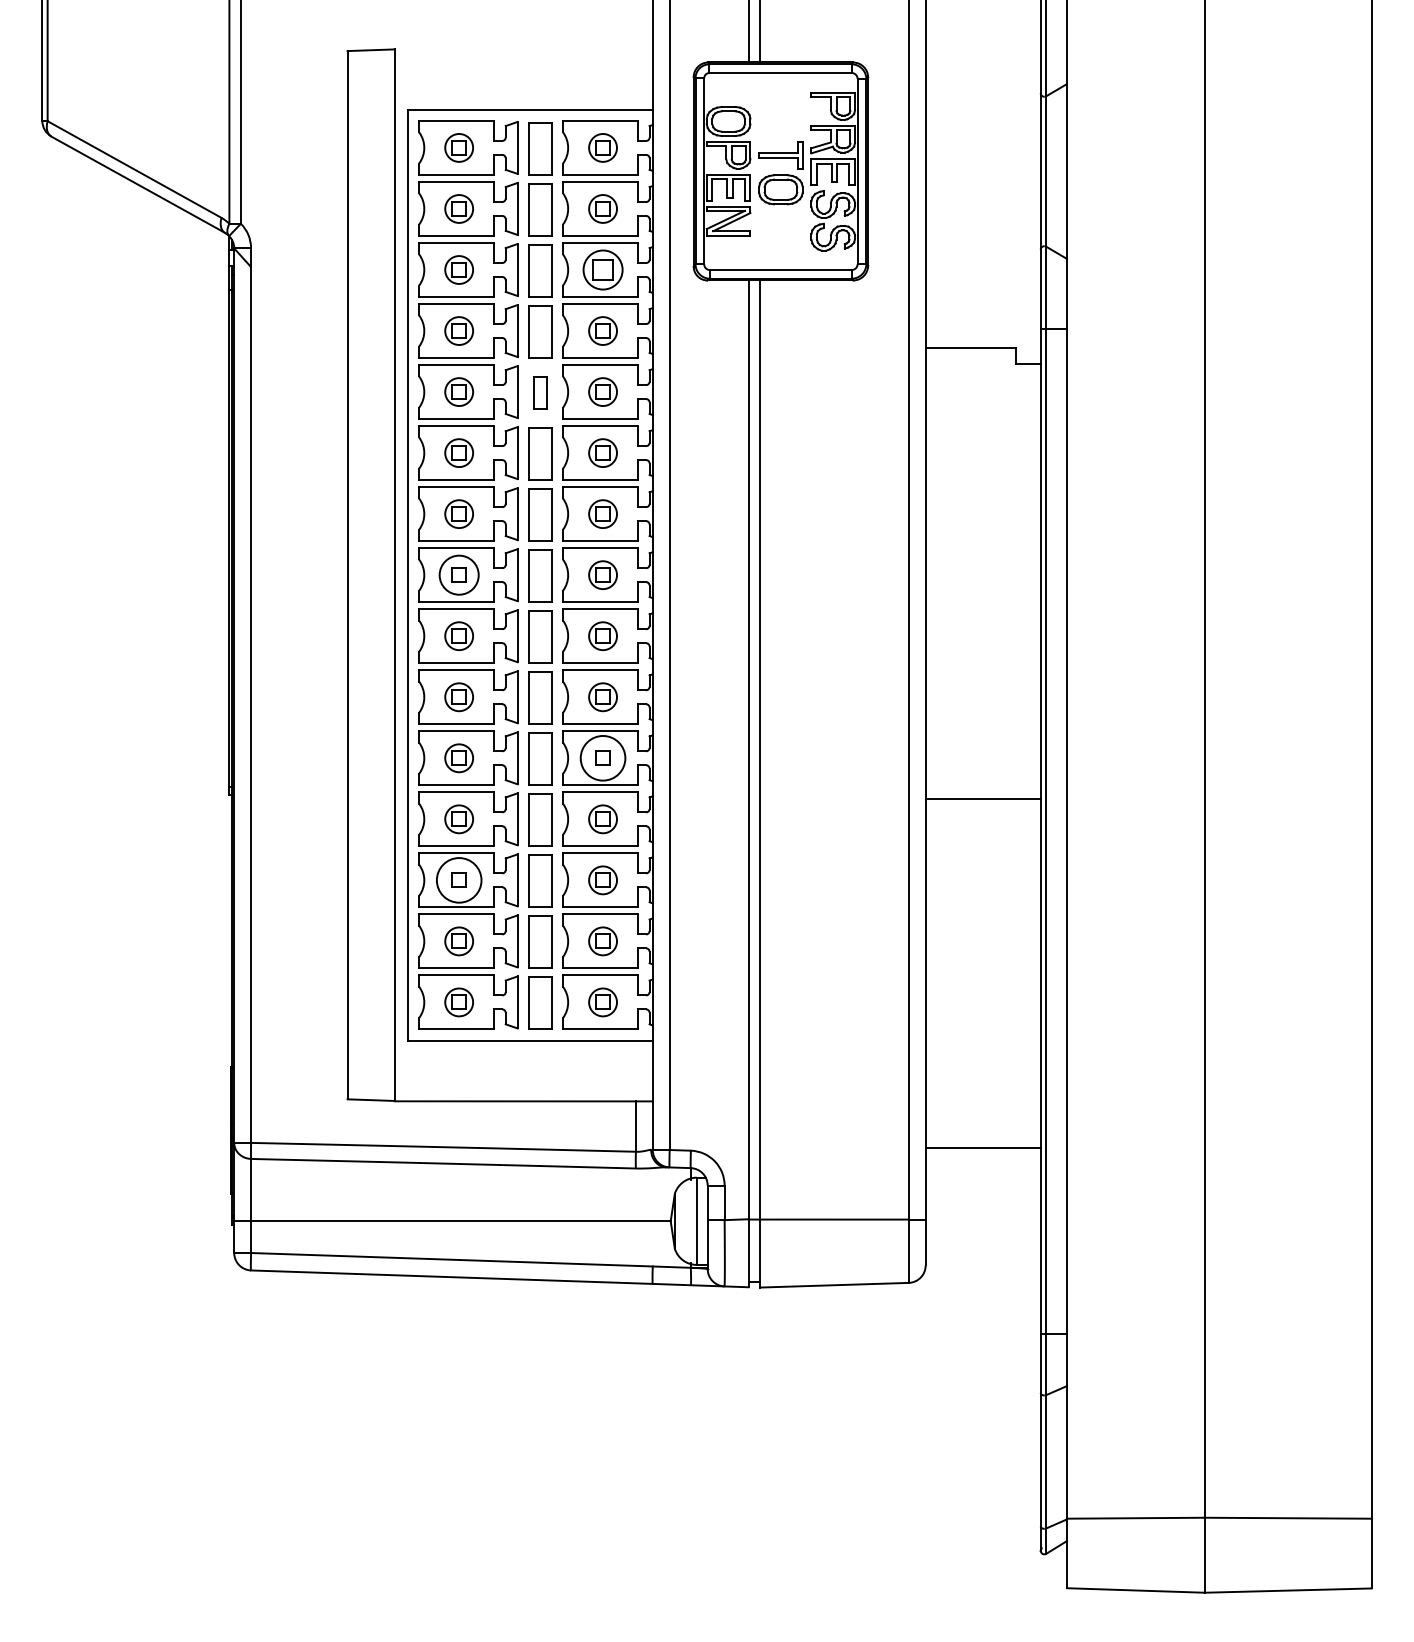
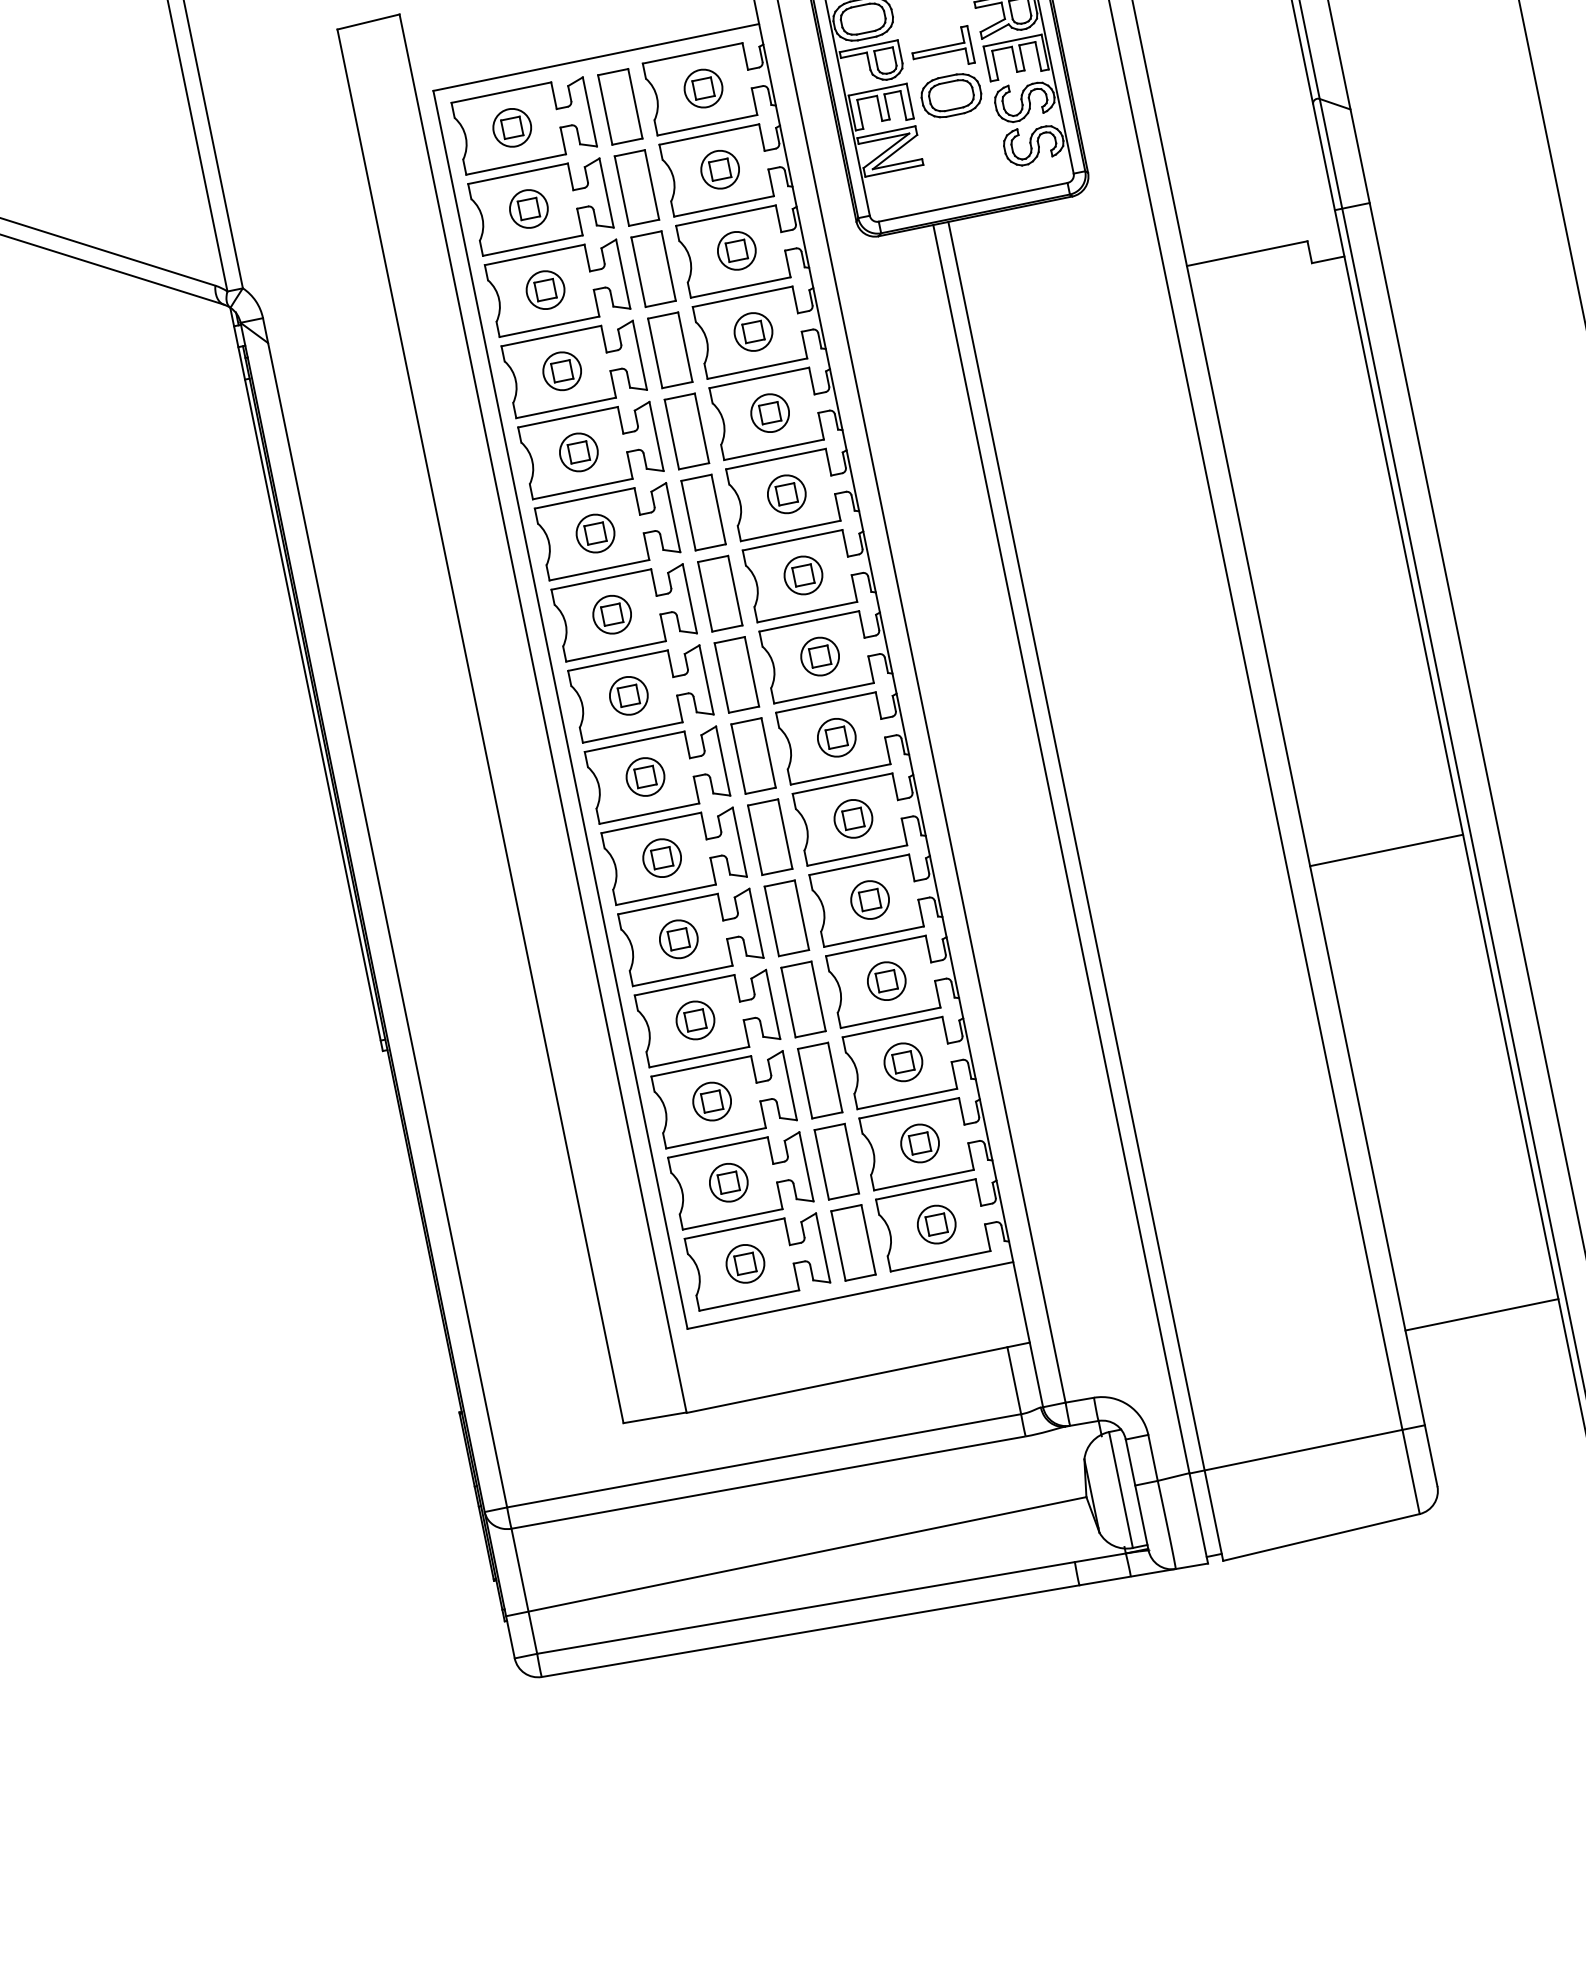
part: (602, 269) -> (735, 250), size x0.71
part: (540, 392) -> (687, 430), size x1.67
circle: (459, 575) -> (629, 696), size x0.71
circle: (603, 758) -> (870, 900), size x0.62
circle: (459, 880) -> (712, 1101), size x0.62

